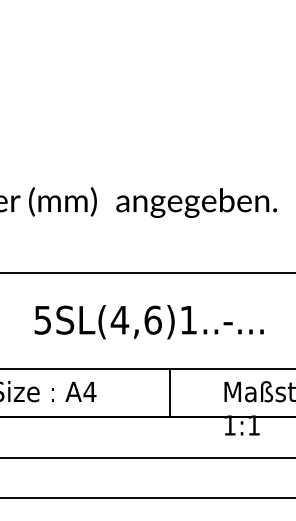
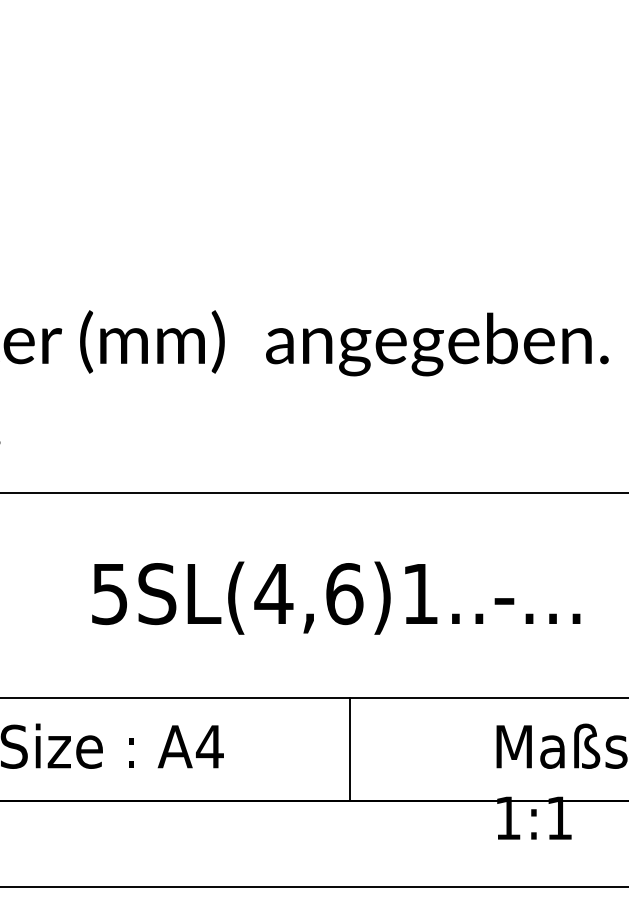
line: (169, 393) -> (349, 750), moved

